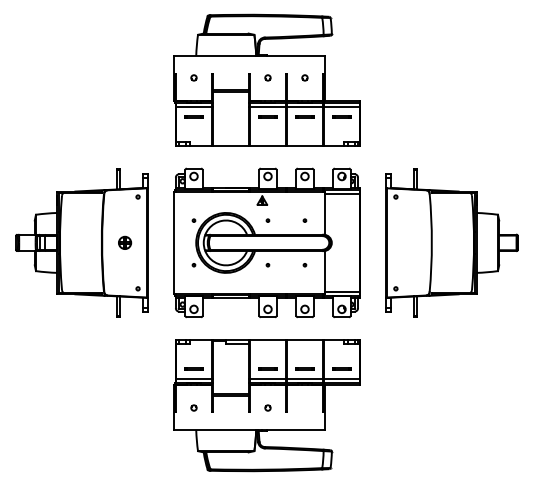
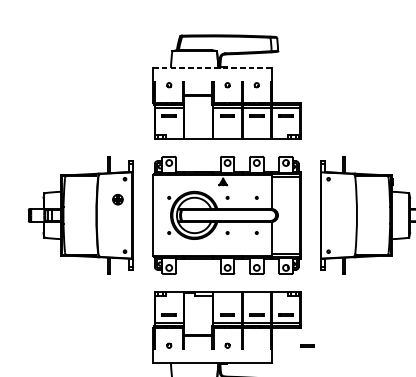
line: (249, 56) -> (213, 68), solid -> dashed
part: (125, 242) -> (118, 199), moved
line: (368, 407) -> (306, 345), added

